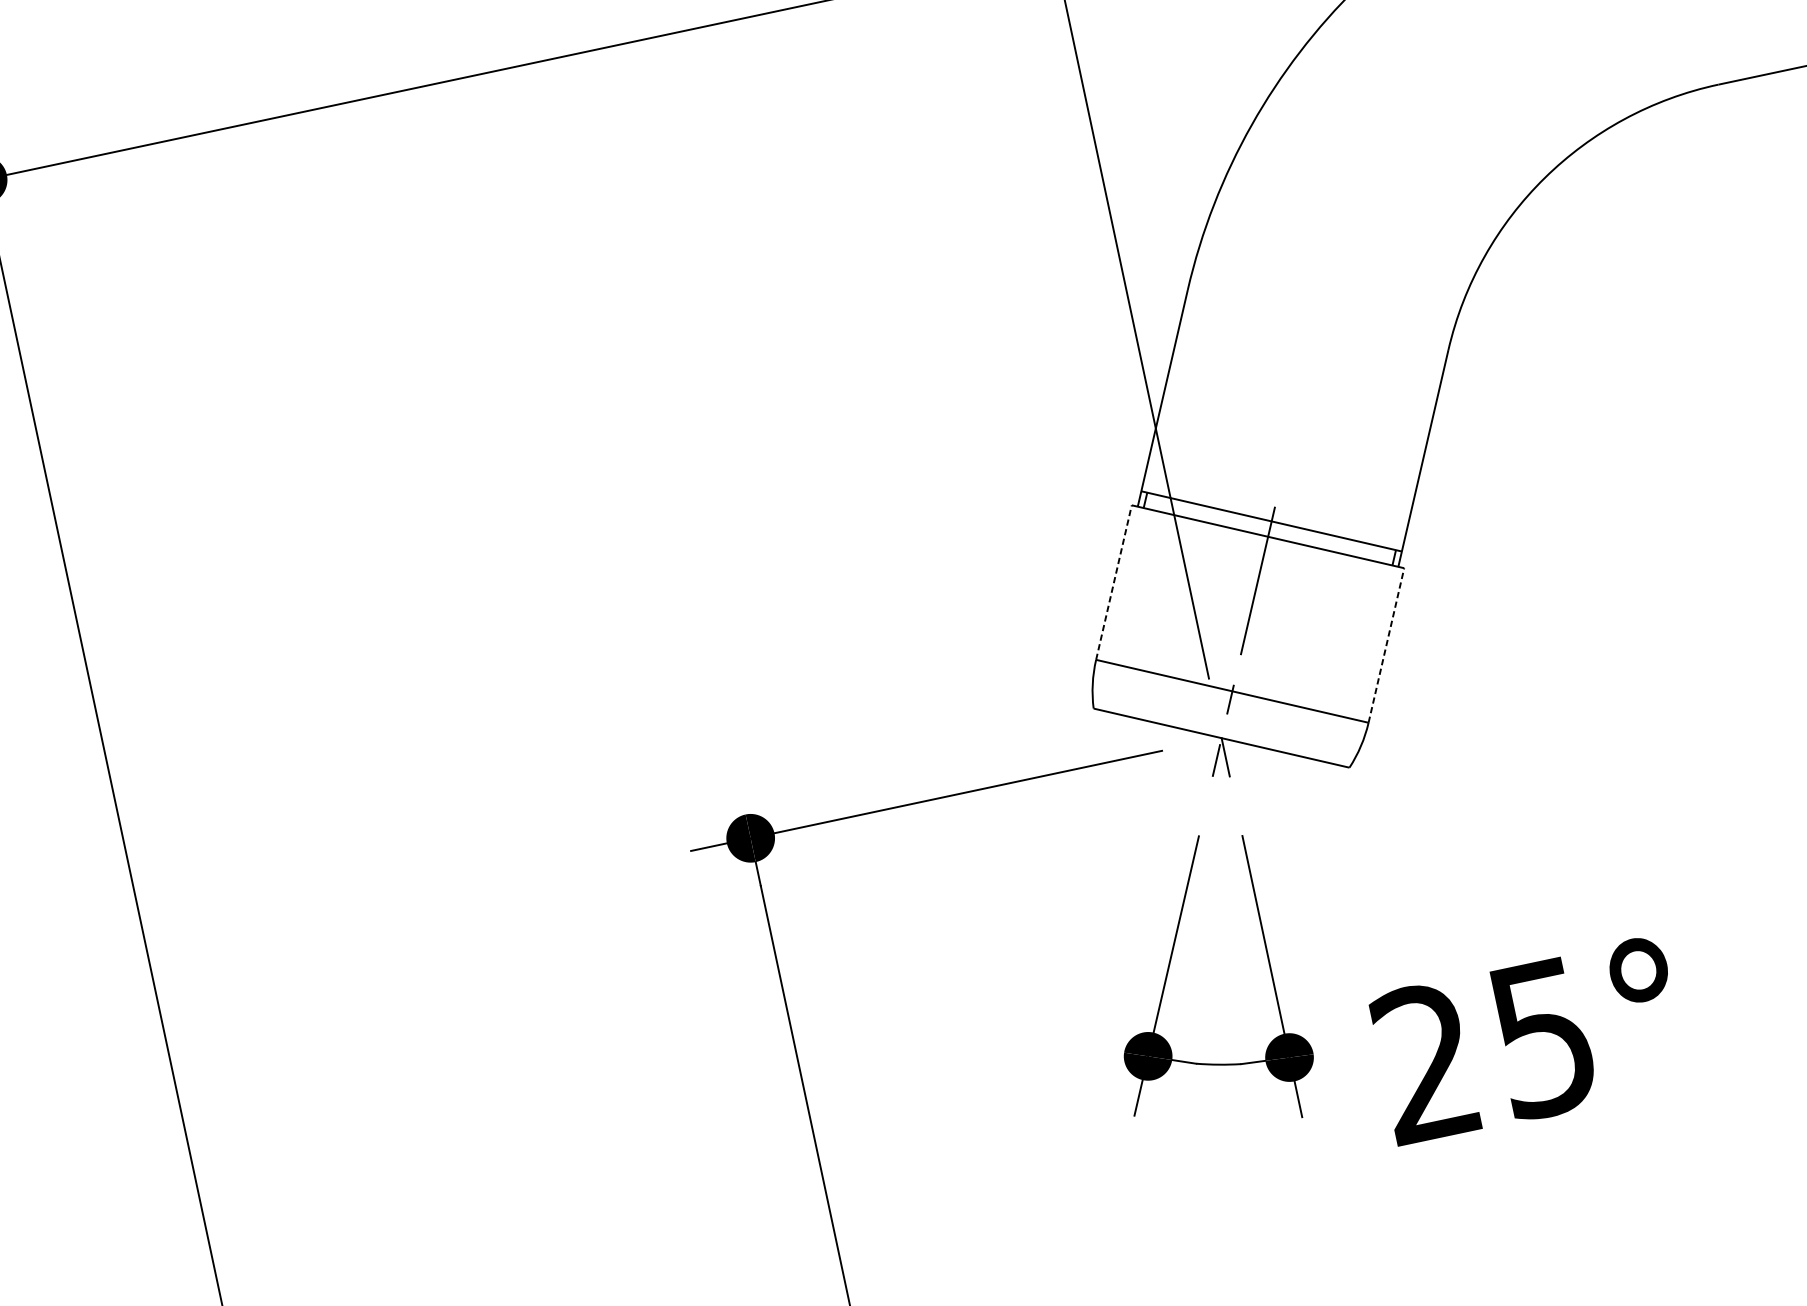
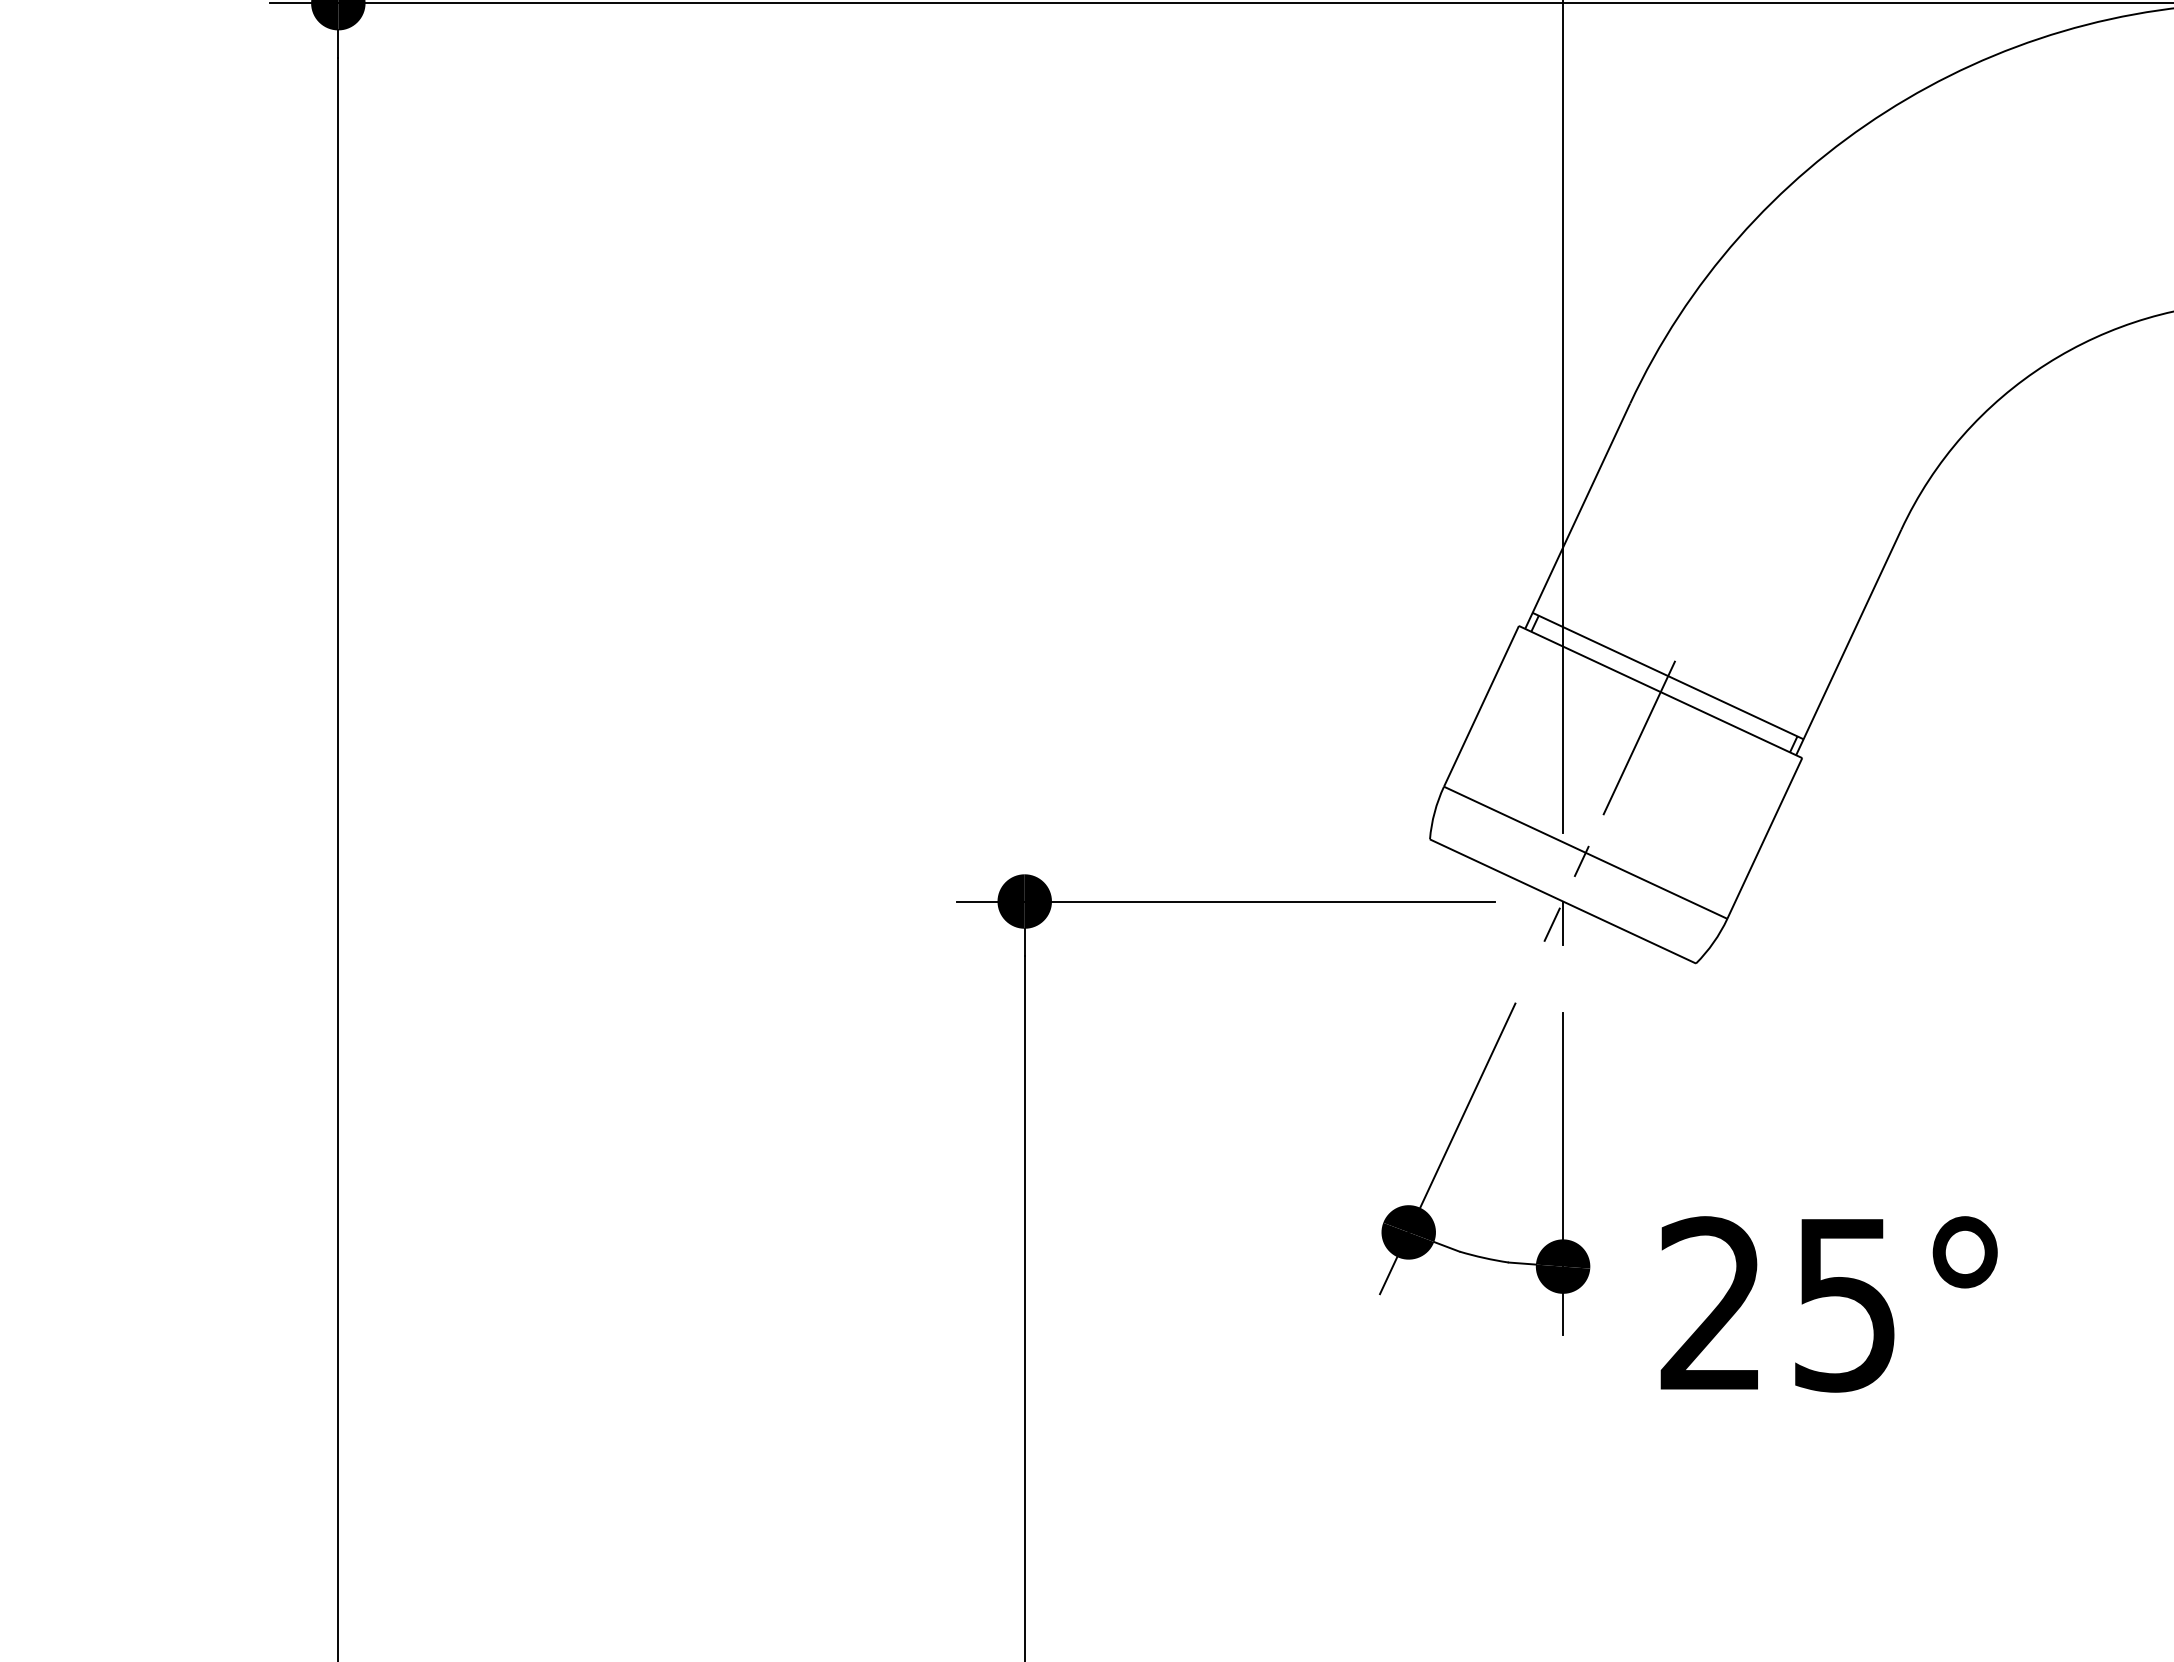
line: (1114, 582) -> (1481, 706), dashed -> solid
line: (1386, 645) -> (1764, 838), dashed -> solid

